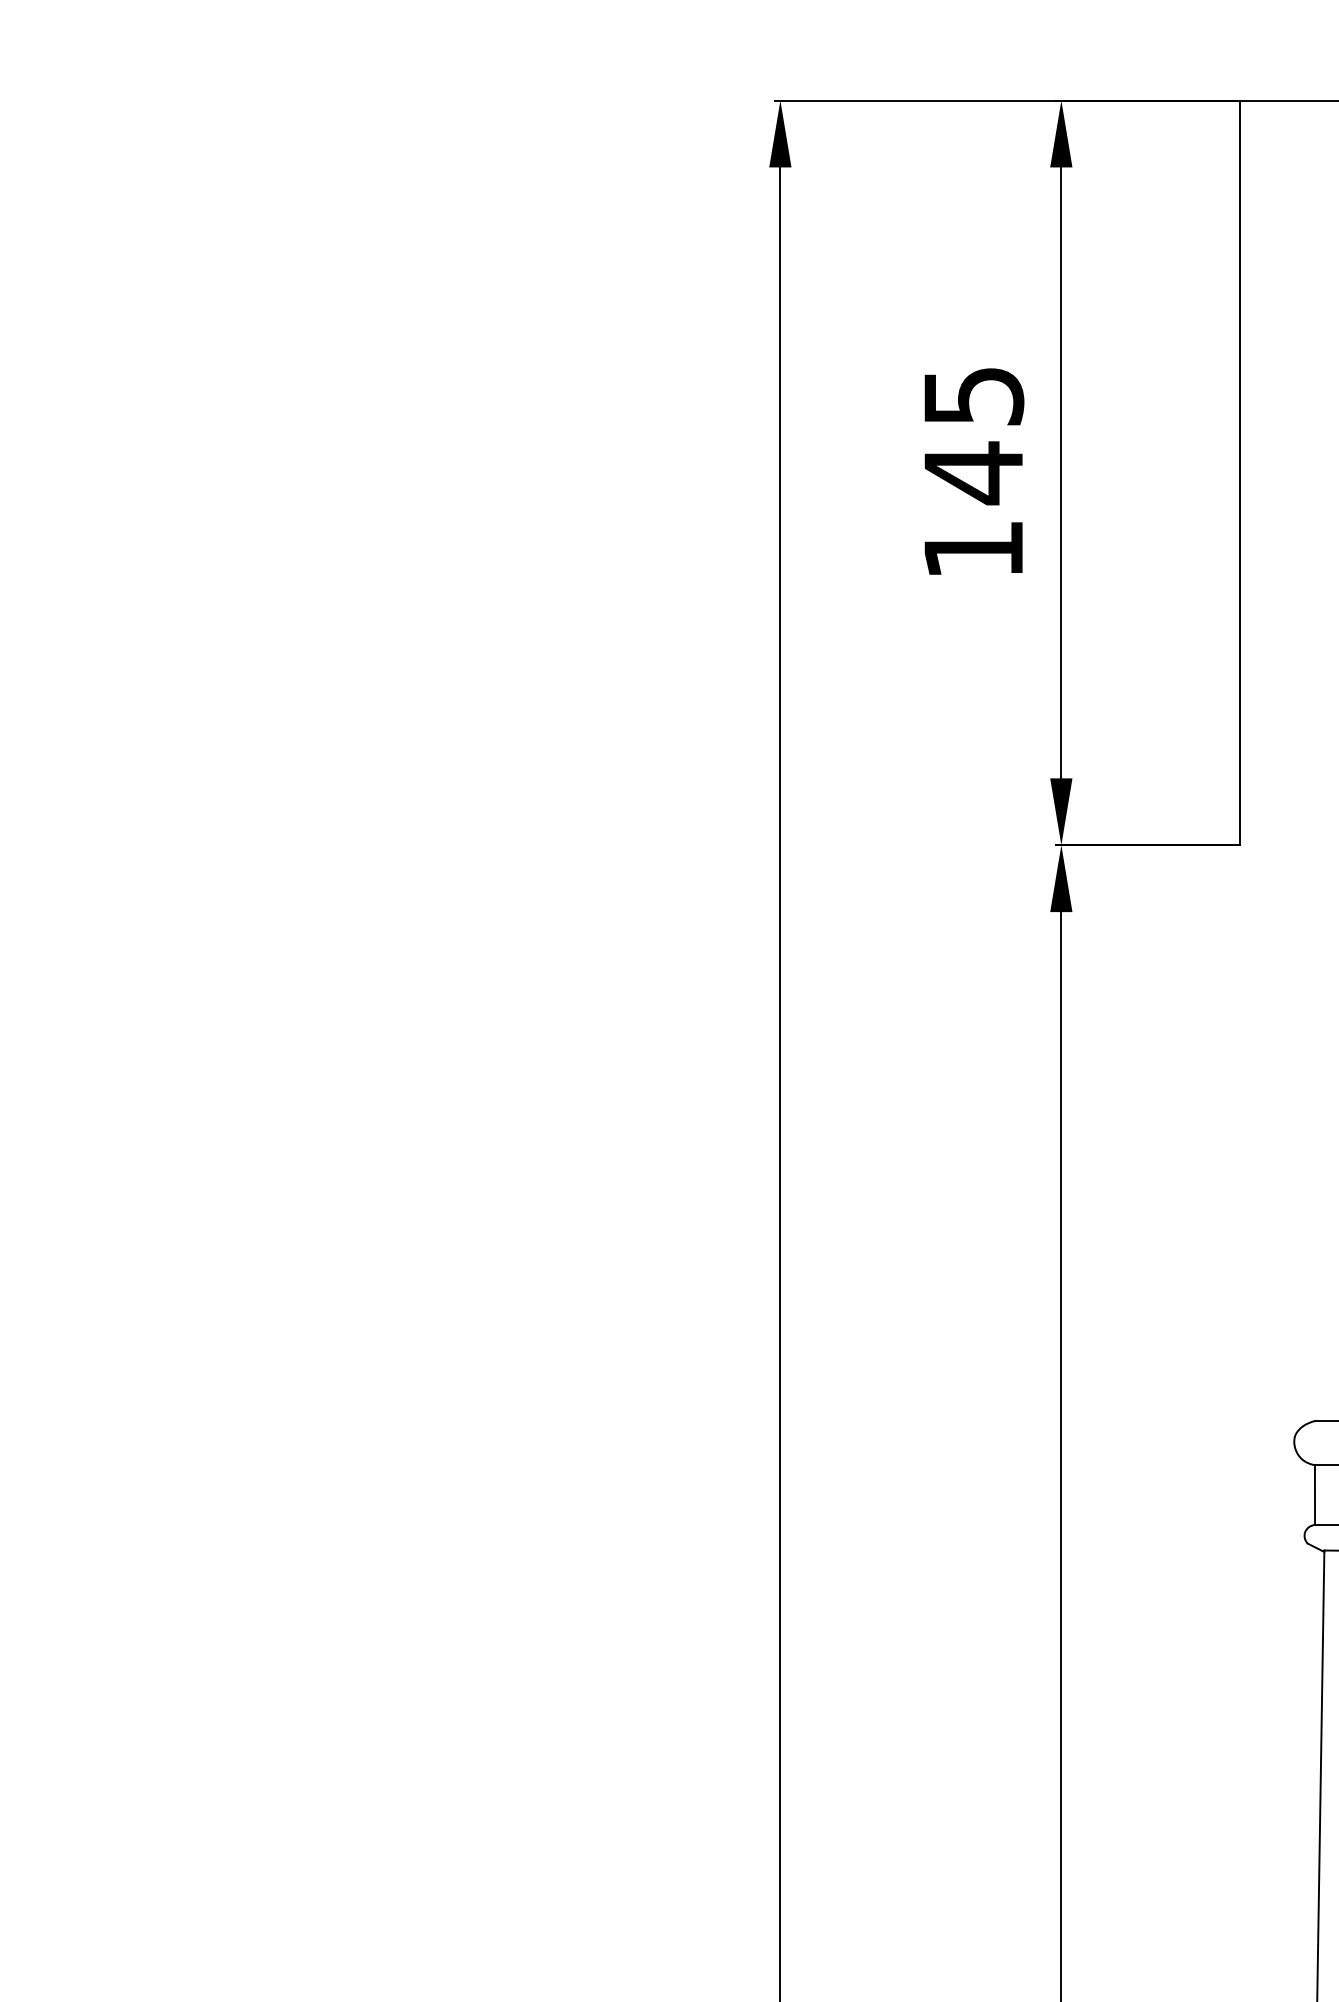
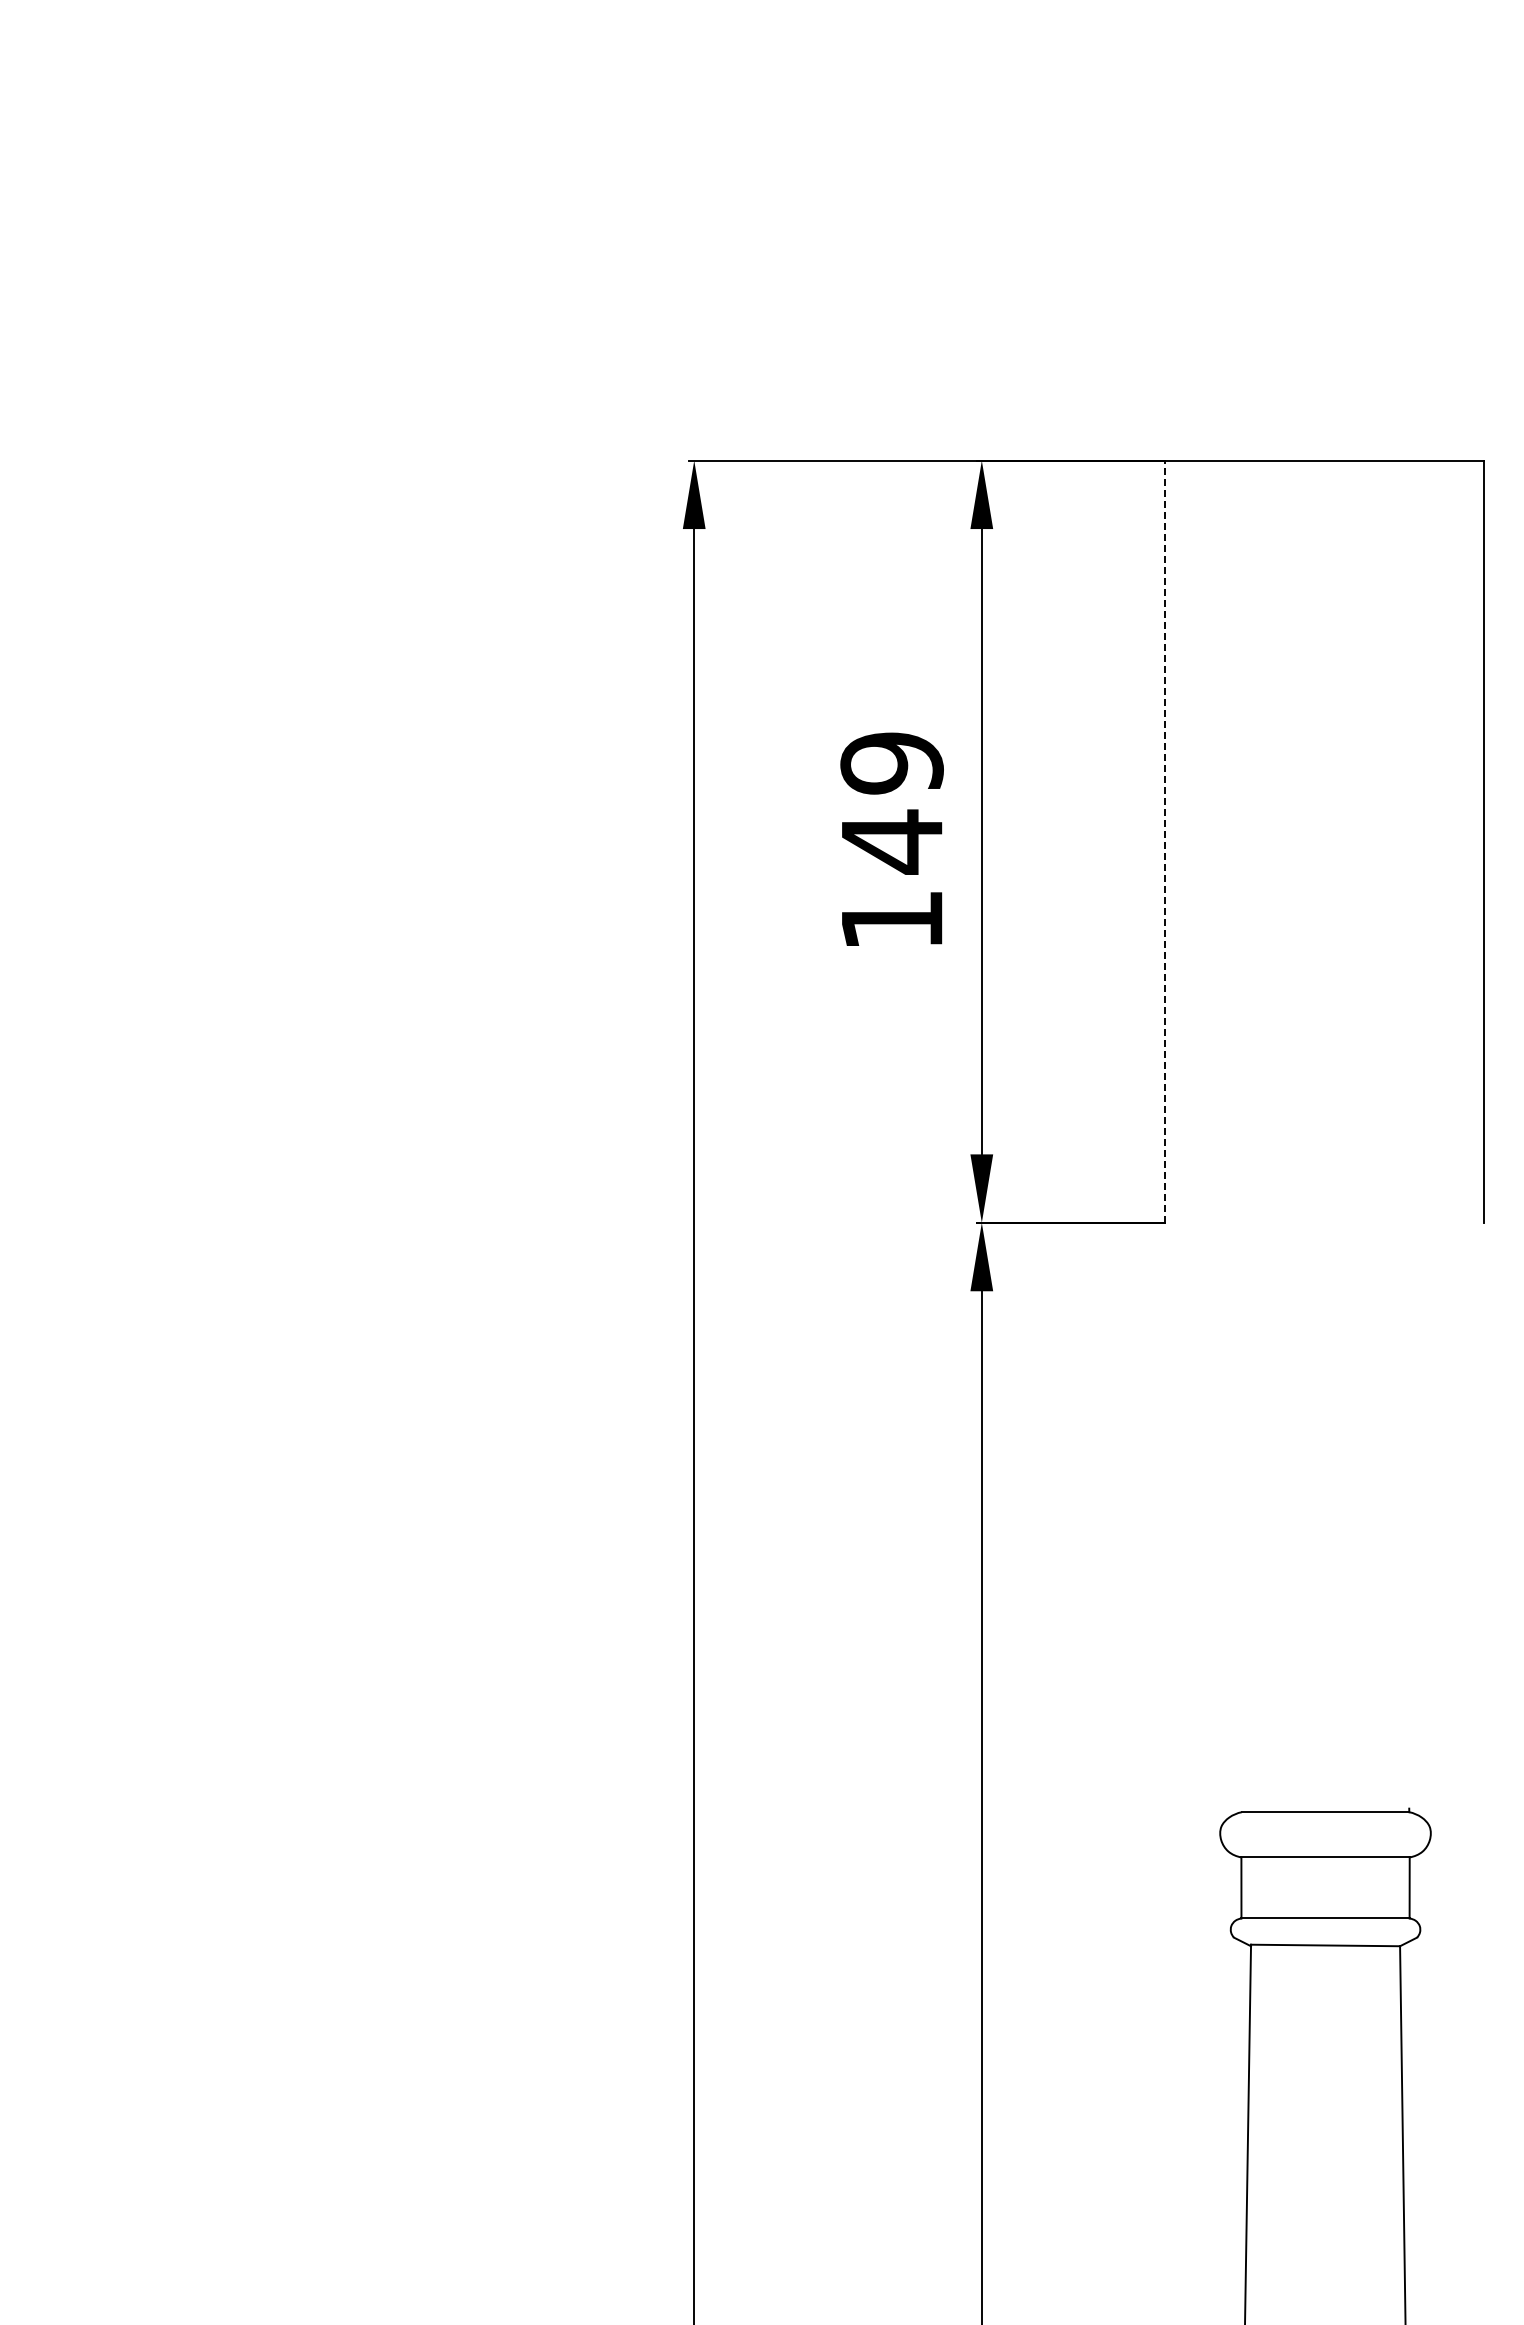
text: (973, 396) -> (891, 763), 145 -> 149
line: (1239, 472) -> (1164, 841), solid -> dashed

